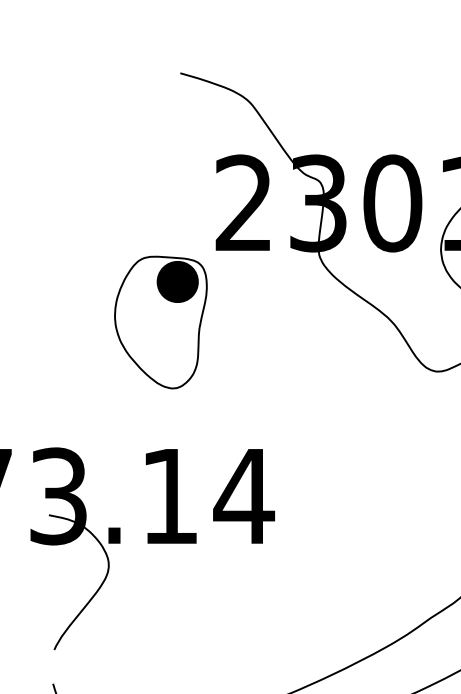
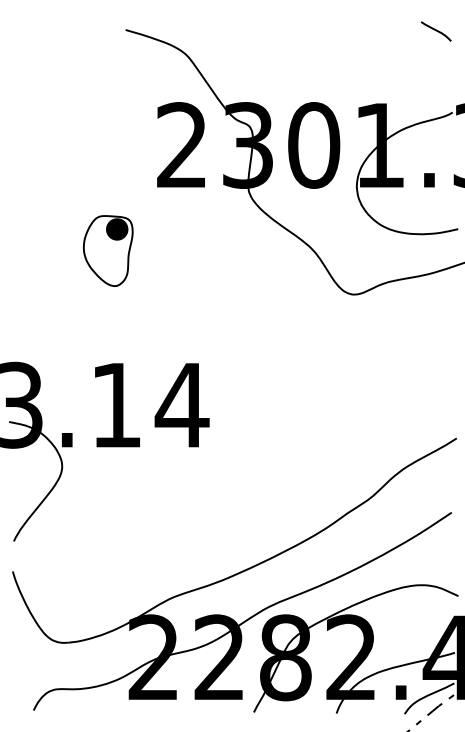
part: (159, 321) -> (107, 250), size x0.6

